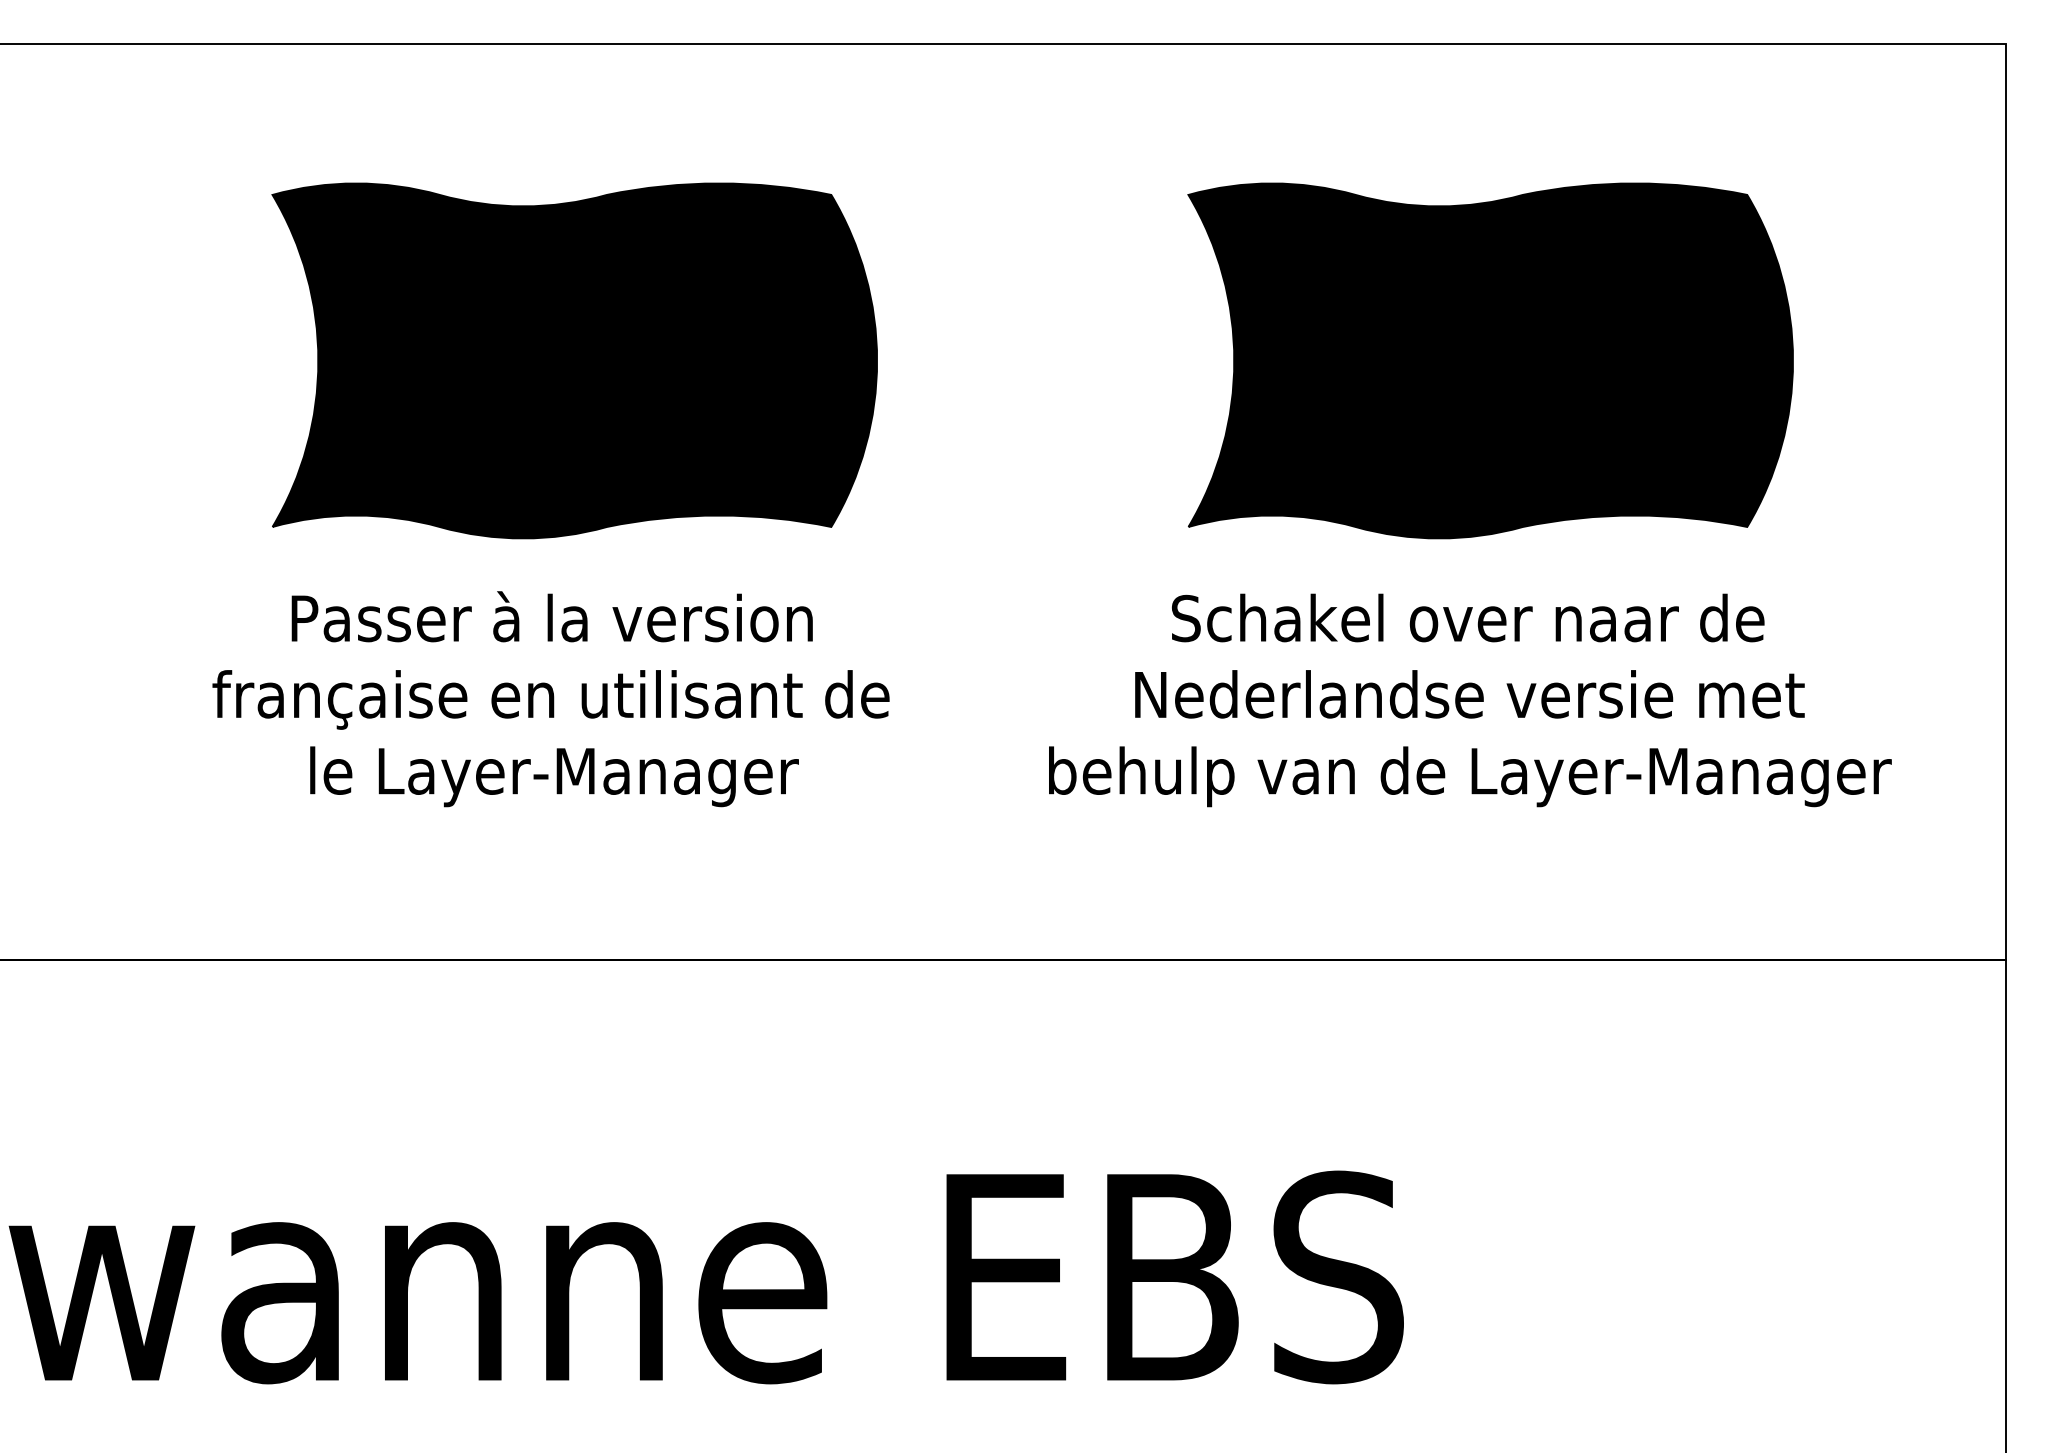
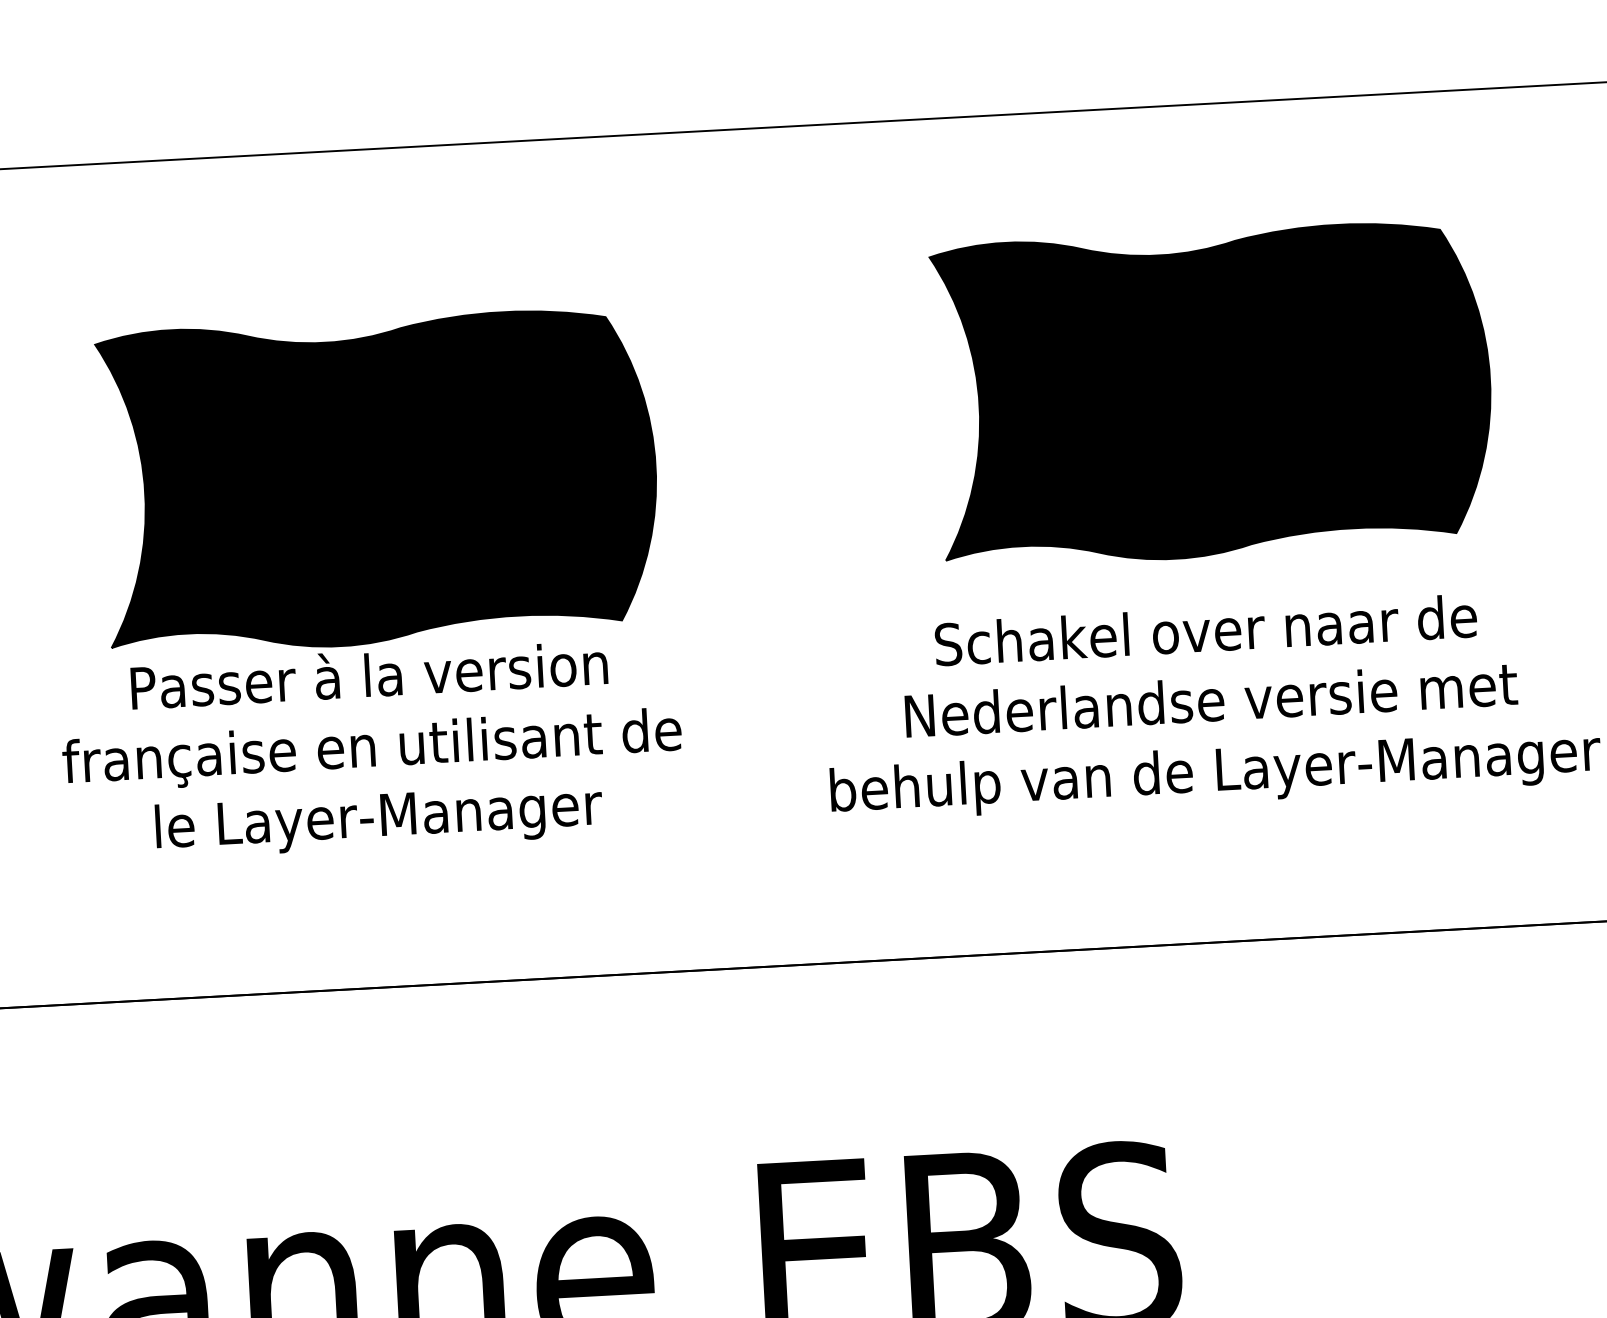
part: (574, 360) -> (379, 481), moved

